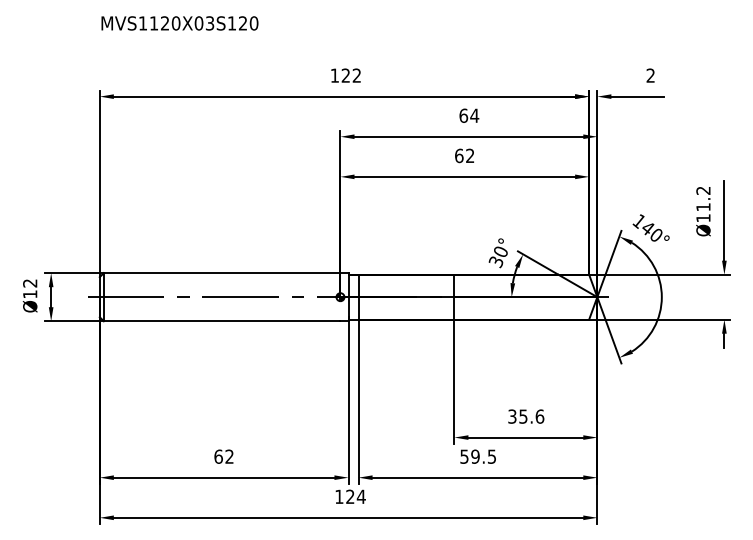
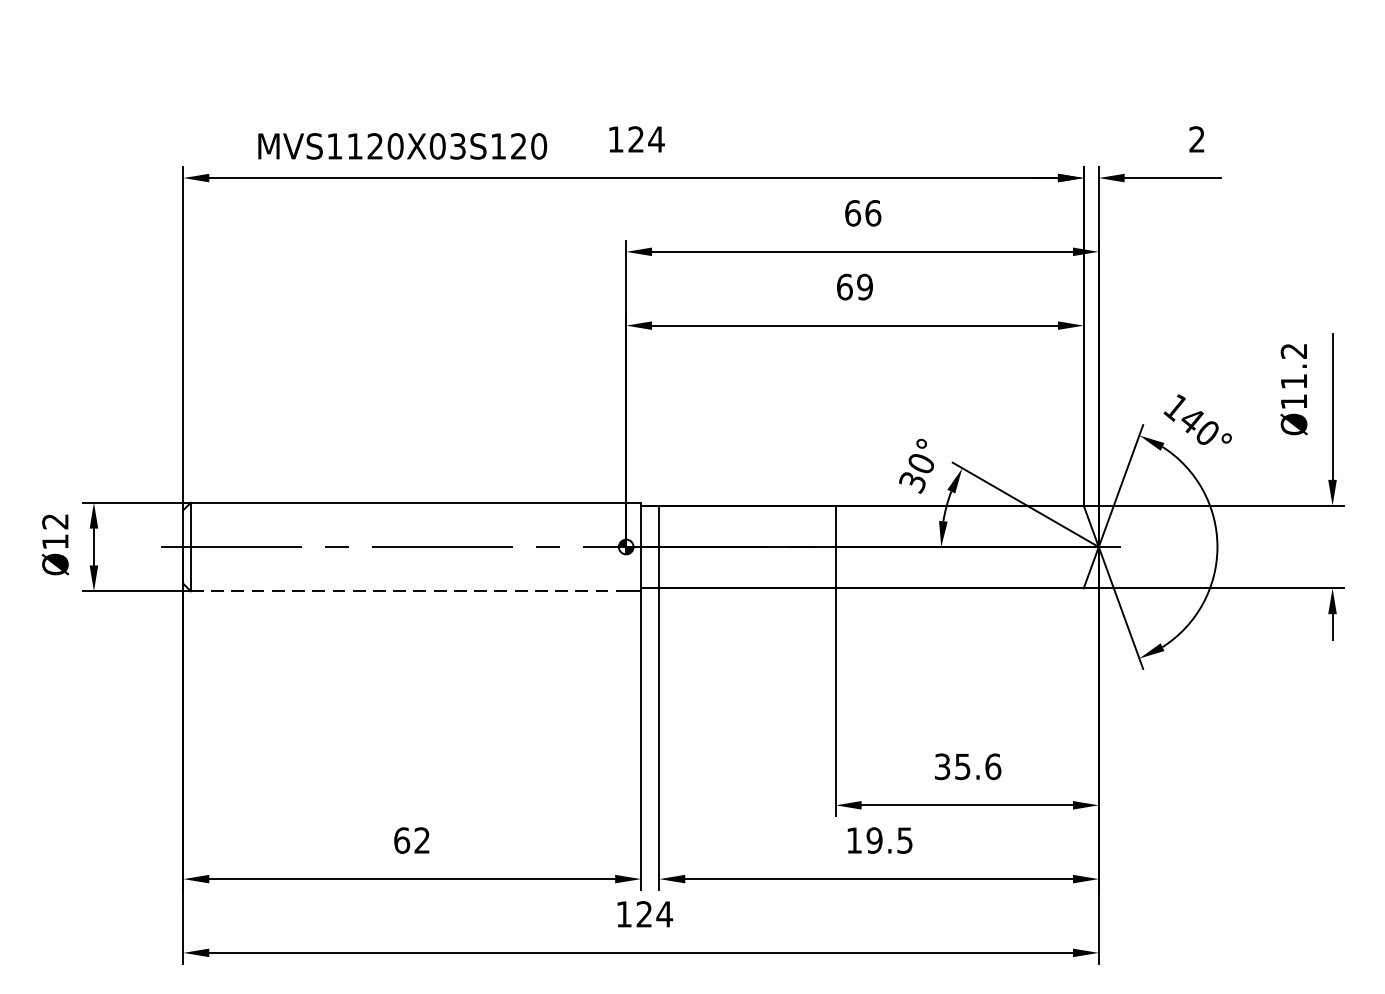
text: (179, 23) -> (401, 146), moved
text: (356, 75) -> (655, 139), 122 -> 124
text: (474, 115) -> (872, 212), 64 -> 66
text: (470, 155) -> (865, 286), 62 -> 69
line: (222, 321) -> (409, 591), solid -> dashed
text: (464, 456) -> (854, 840), 59.5 -> 19.5

